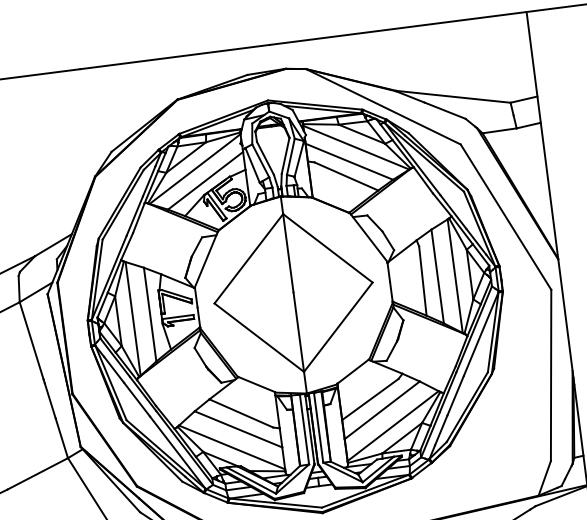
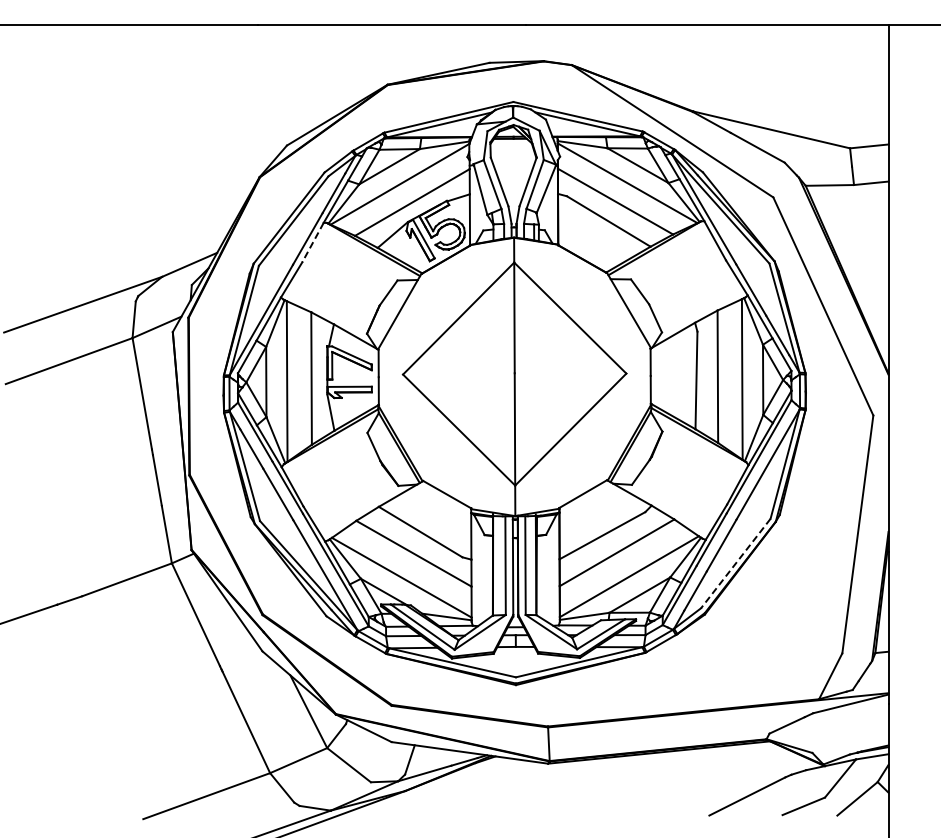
line: (138, 218) -> (312, 242), solid -> dashed
line: (467, 407) -> (735, 563), solid -> dashed

